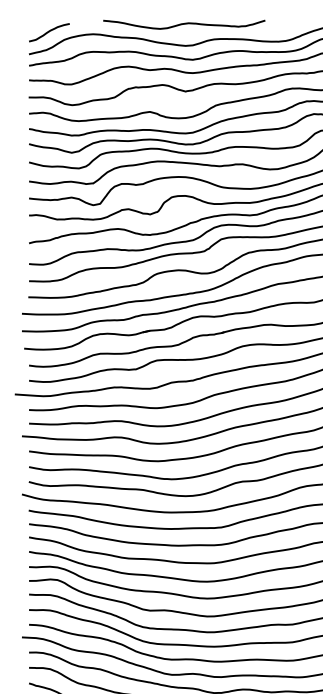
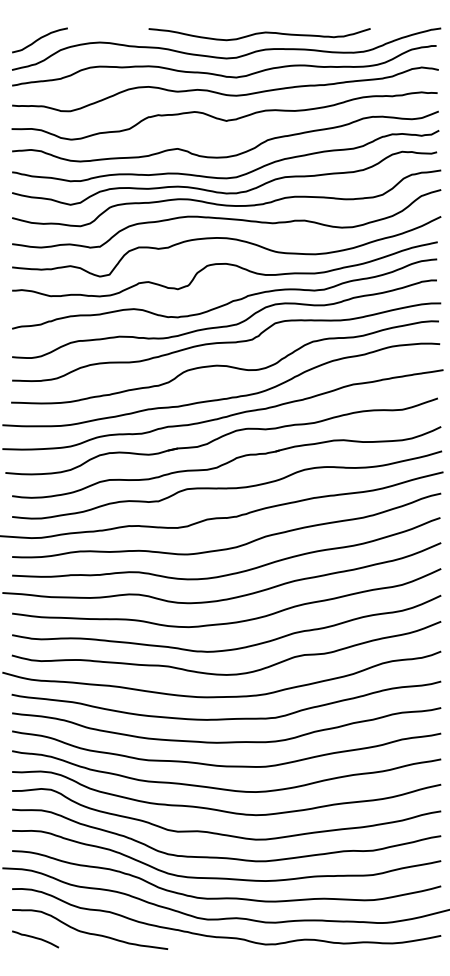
curve: (184, 24) -> (259, 34), moved

